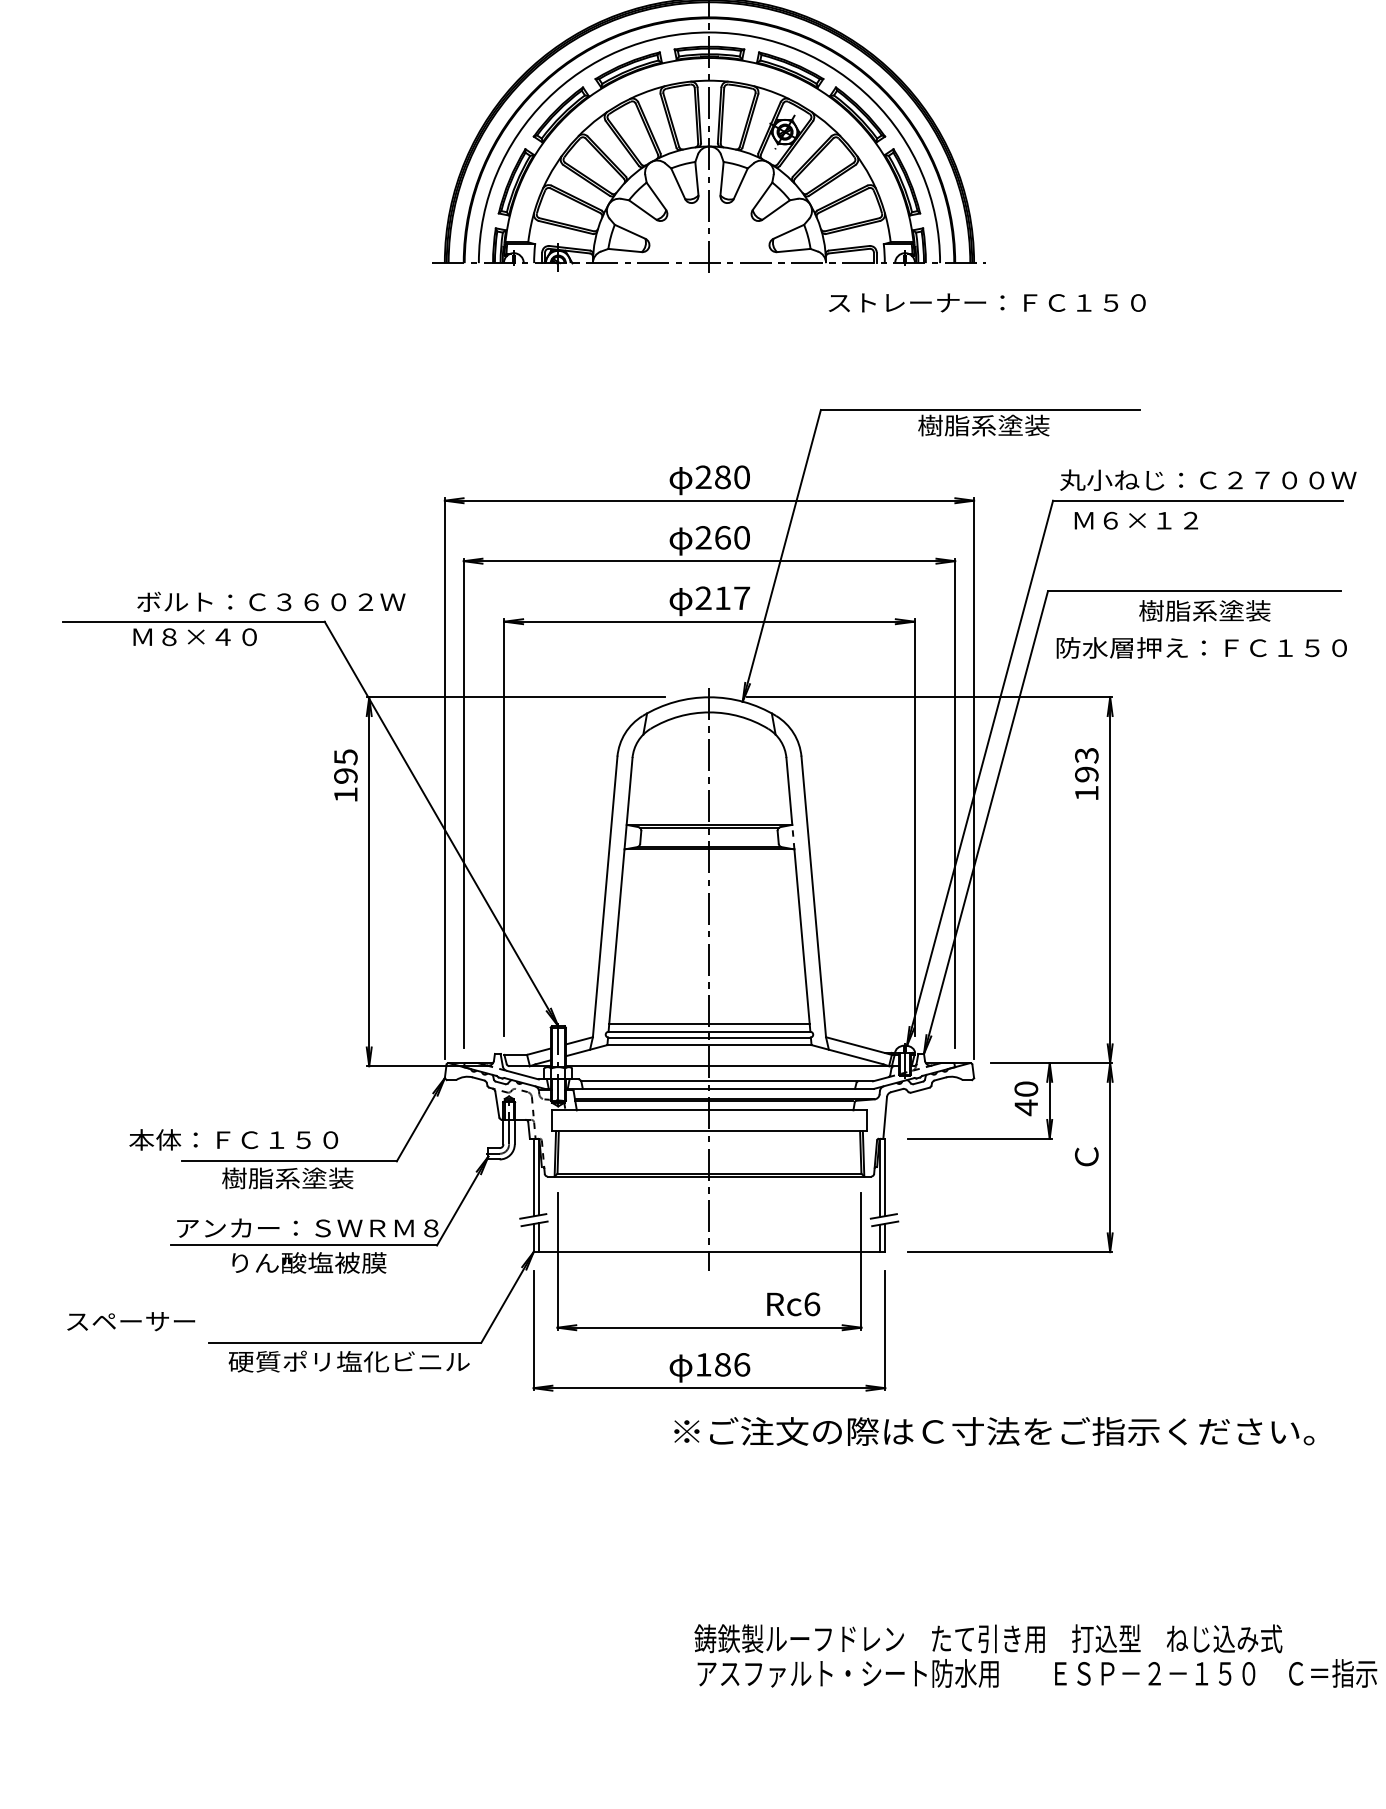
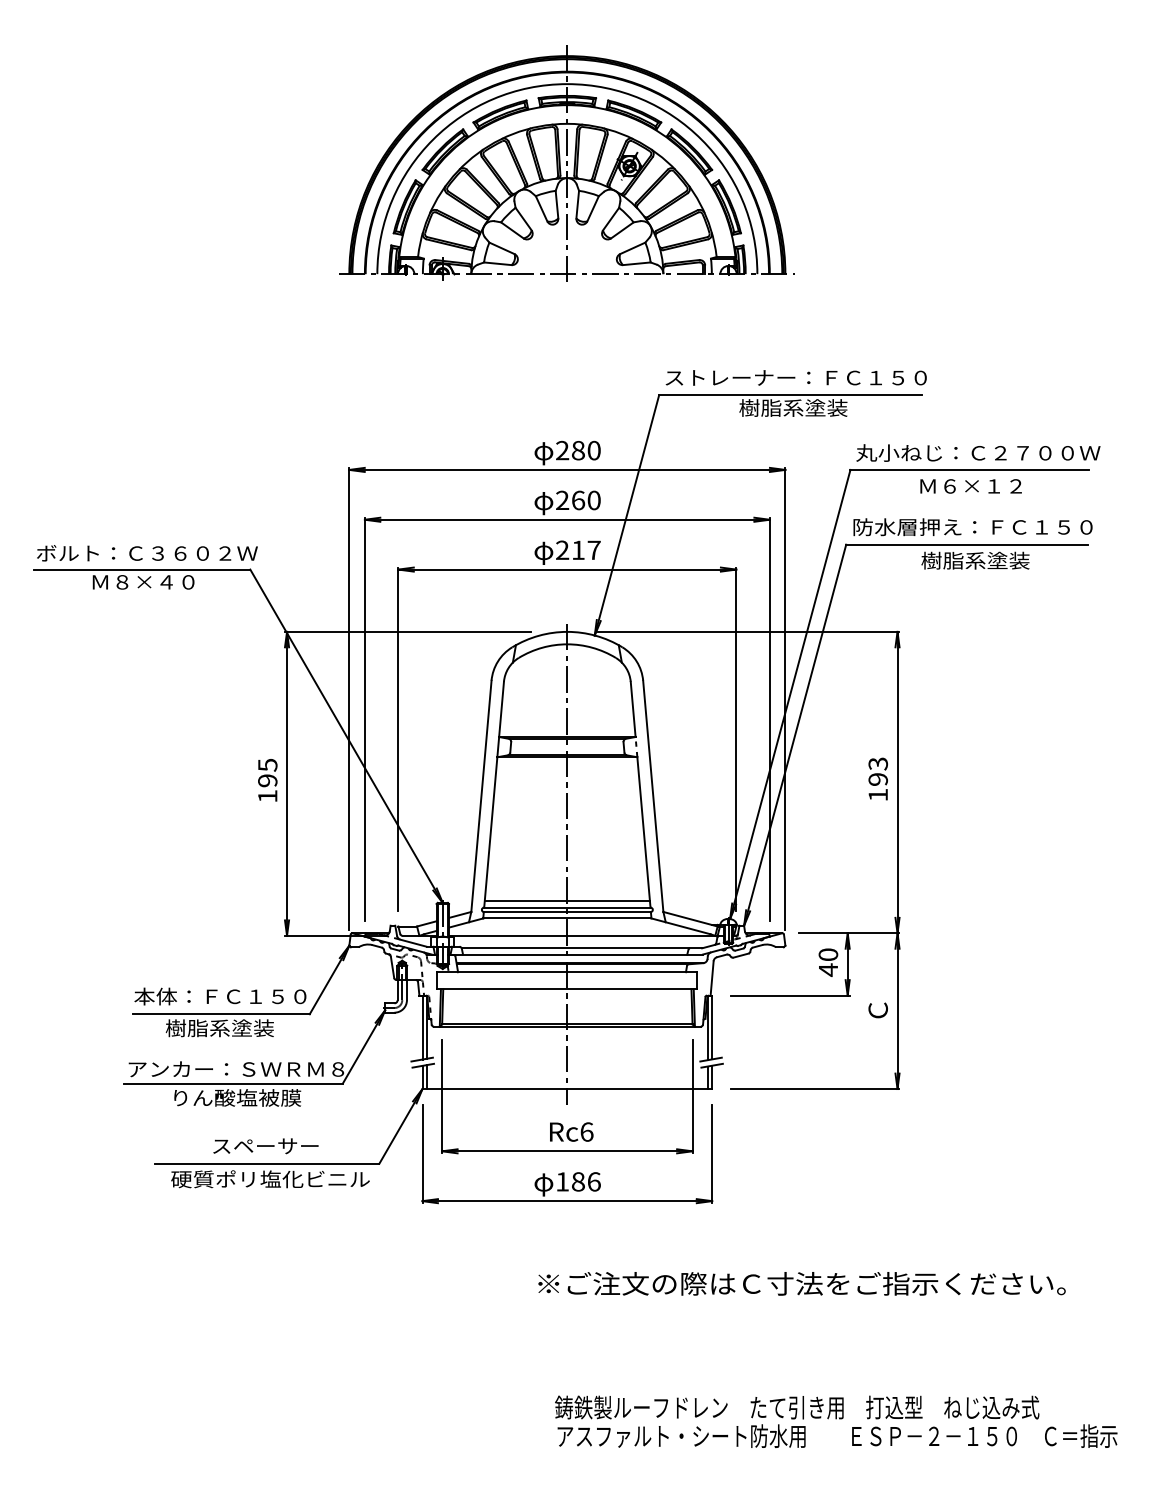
text: (986, 302) -> (795, 377), moved
text: (1135, 520) -> (970, 486), moved
text: (271, 602) -> (147, 553), moved
text: (1201, 648) -> (972, 527), moved
text: (1085, 773) -> (877, 778), moved
text: (345, 775) -> (267, 780), moved
text: (233, 1139) -> (220, 996), moved
text: (793, 1303) -> (571, 1131), moved
text: (130, 1321) -> (265, 1146), moved
text: (993, 1431) -> (801, 1283), moved

